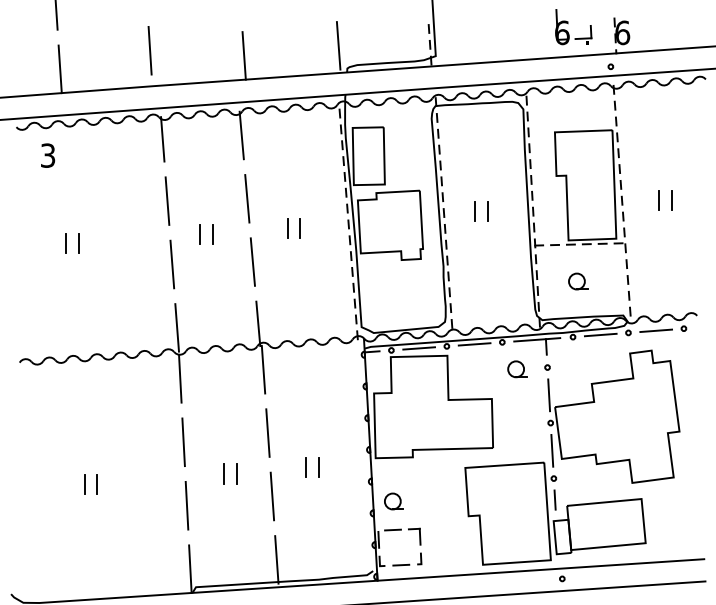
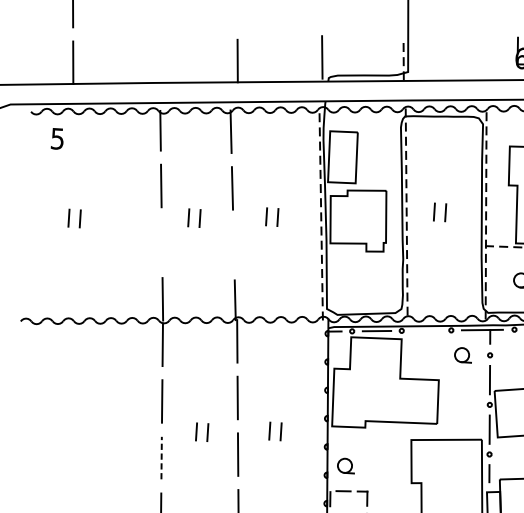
line: (149, 50) -> (153, 50), removed
text: (48, 155) -> (58, 138), 3 -> 5
line: (252, 261) -> (233, 244), removed
line: (172, 264) -> (162, 242), removed
line: (474, 344) -> (426, 330), removed
line: (84, 484) -> (71, 433), removed
line: (96, 484) -> (82, 434), removed
line: (187, 505) -> (162, 457), solid -> dashed

